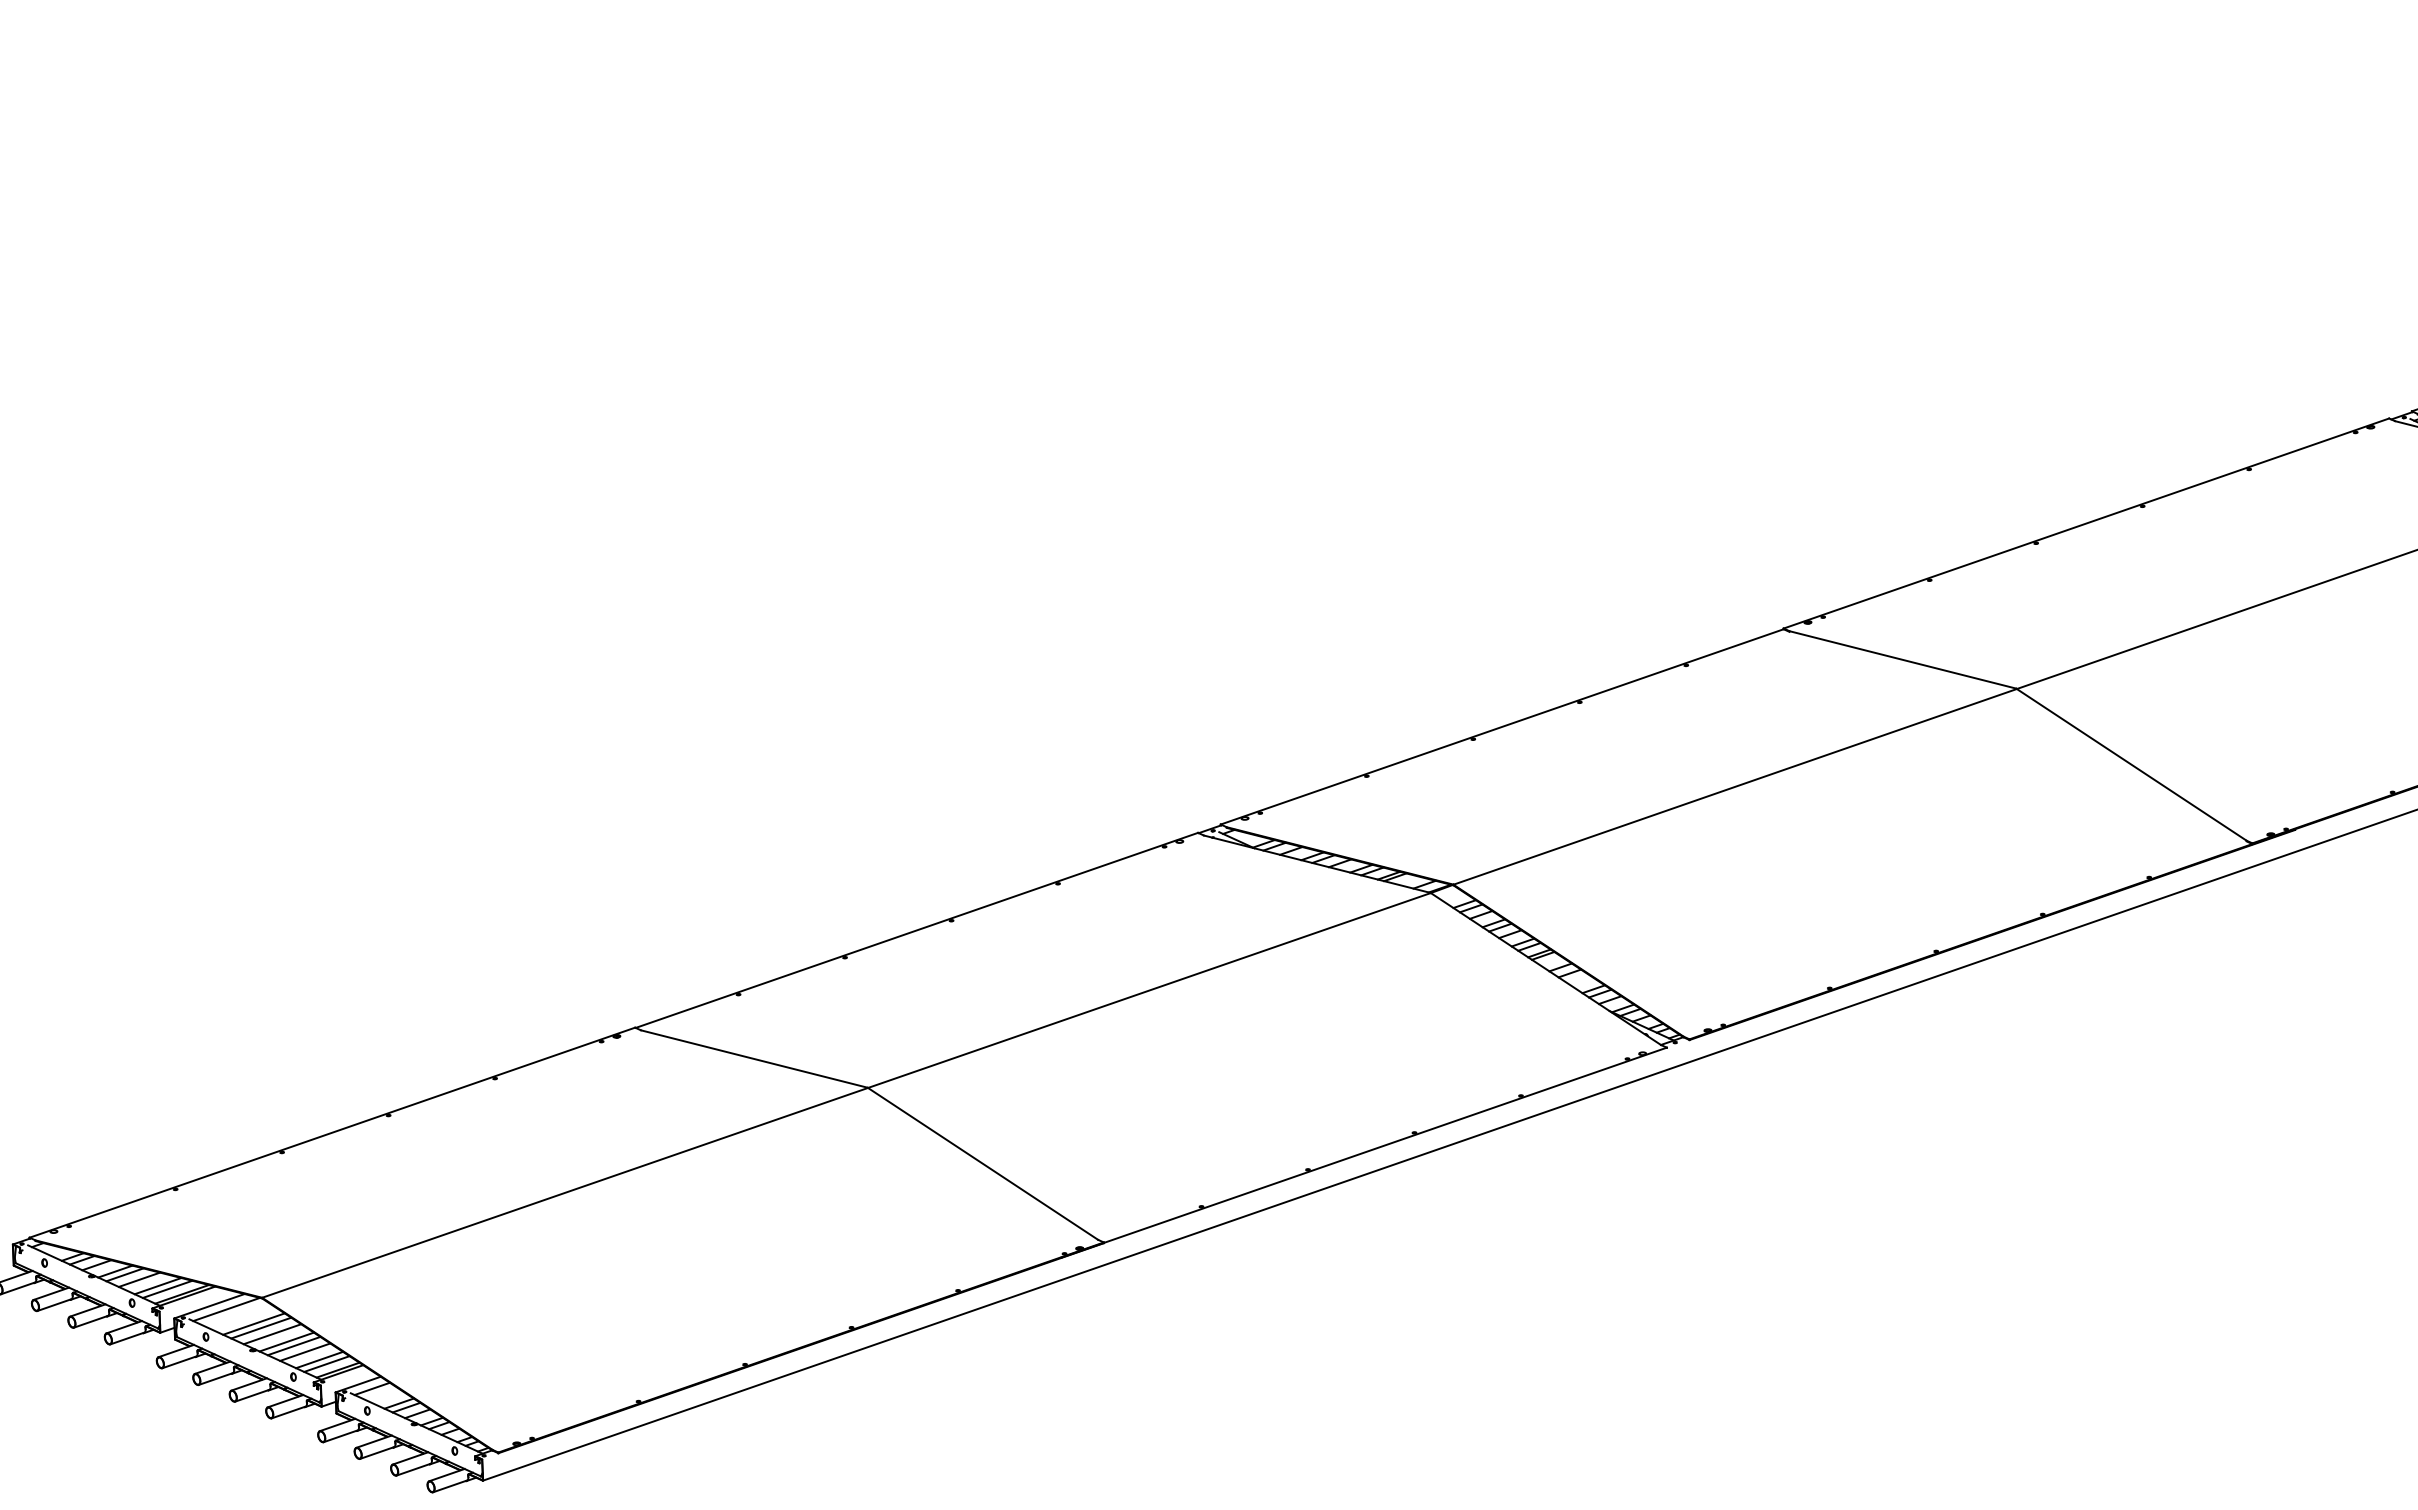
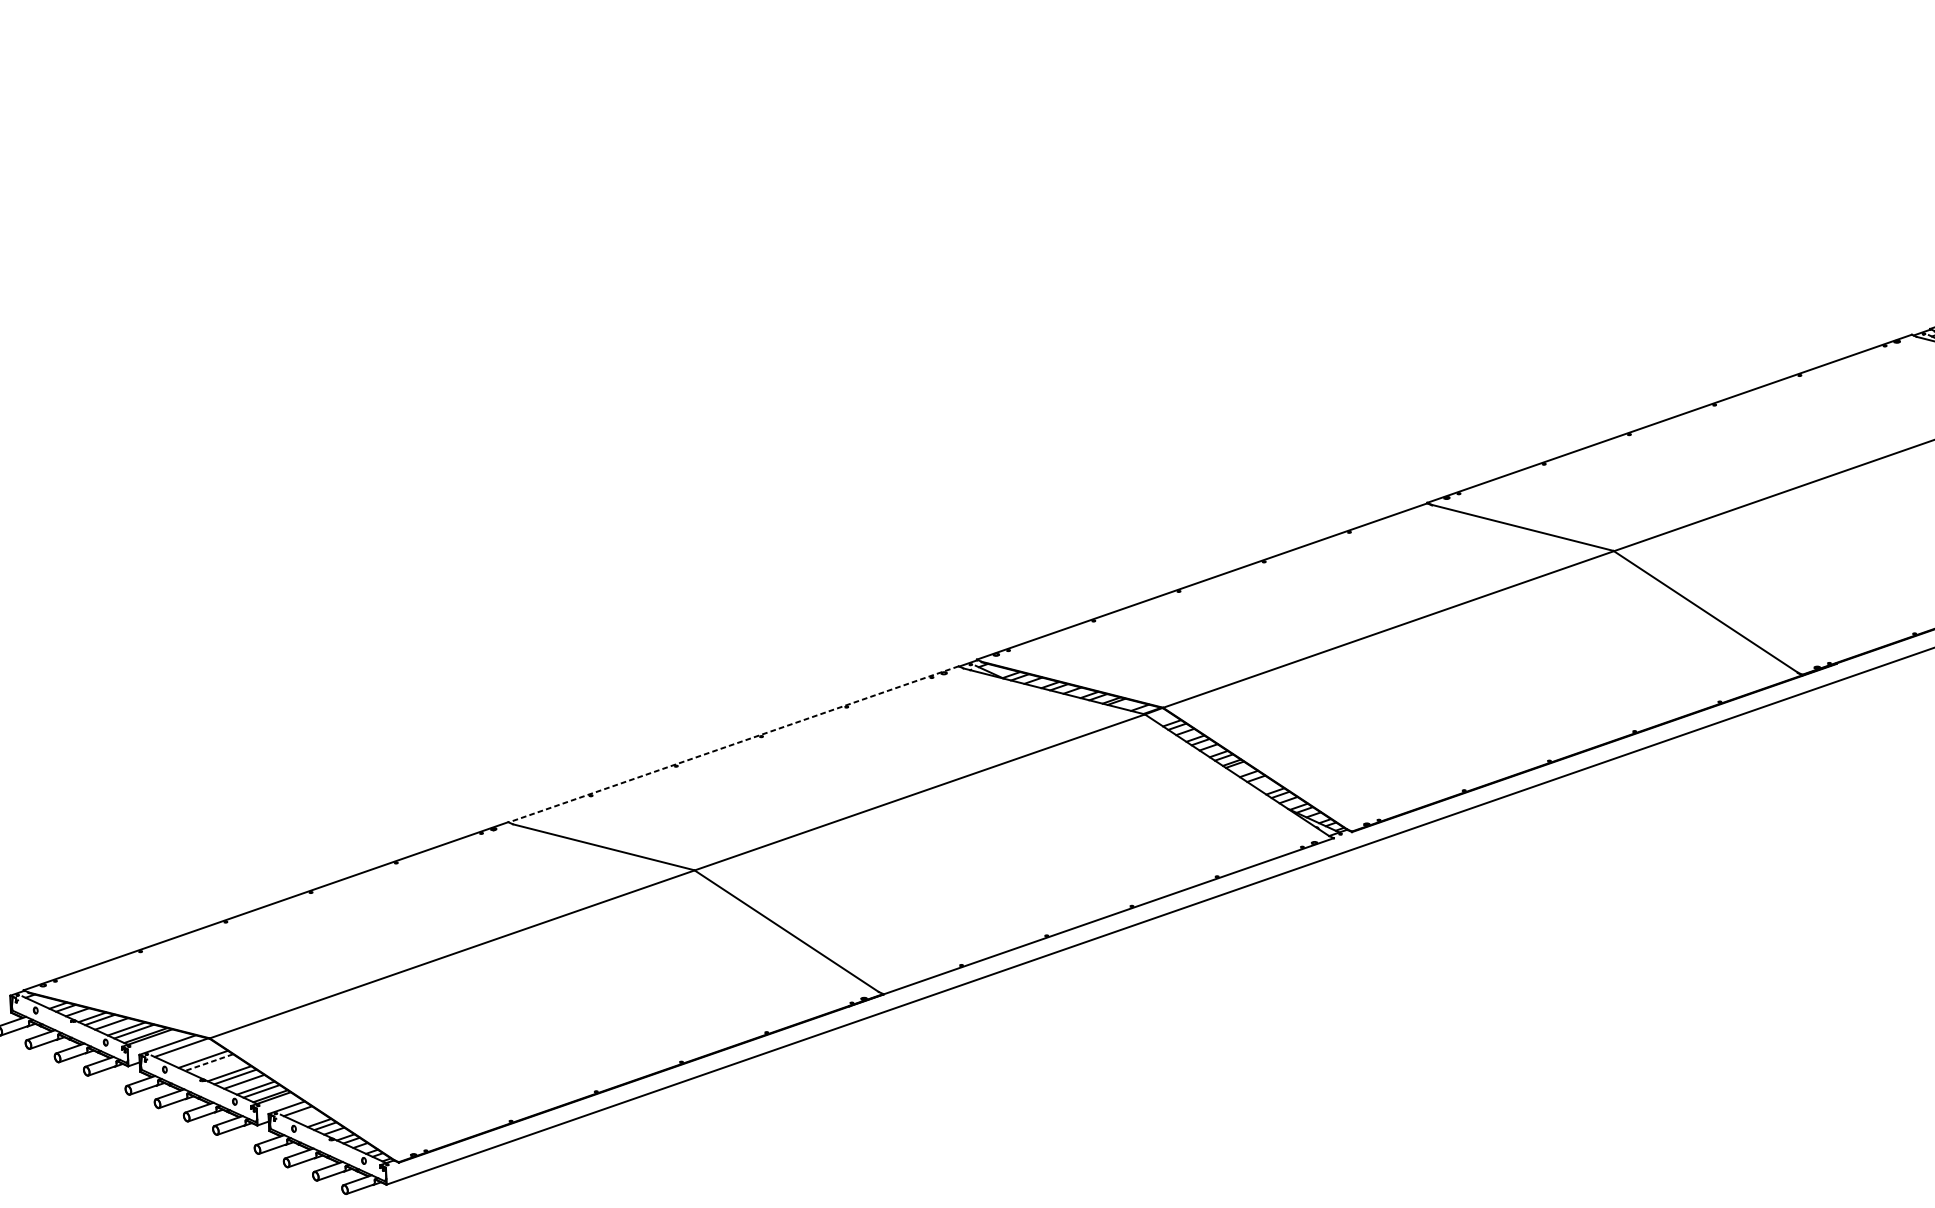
line: (916, 930) -> (733, 744), solid -> dashed
line: (261, 1328) -> (209, 1062), solid -> dashed
line: (272, 1334) -> (218, 1067), removed

